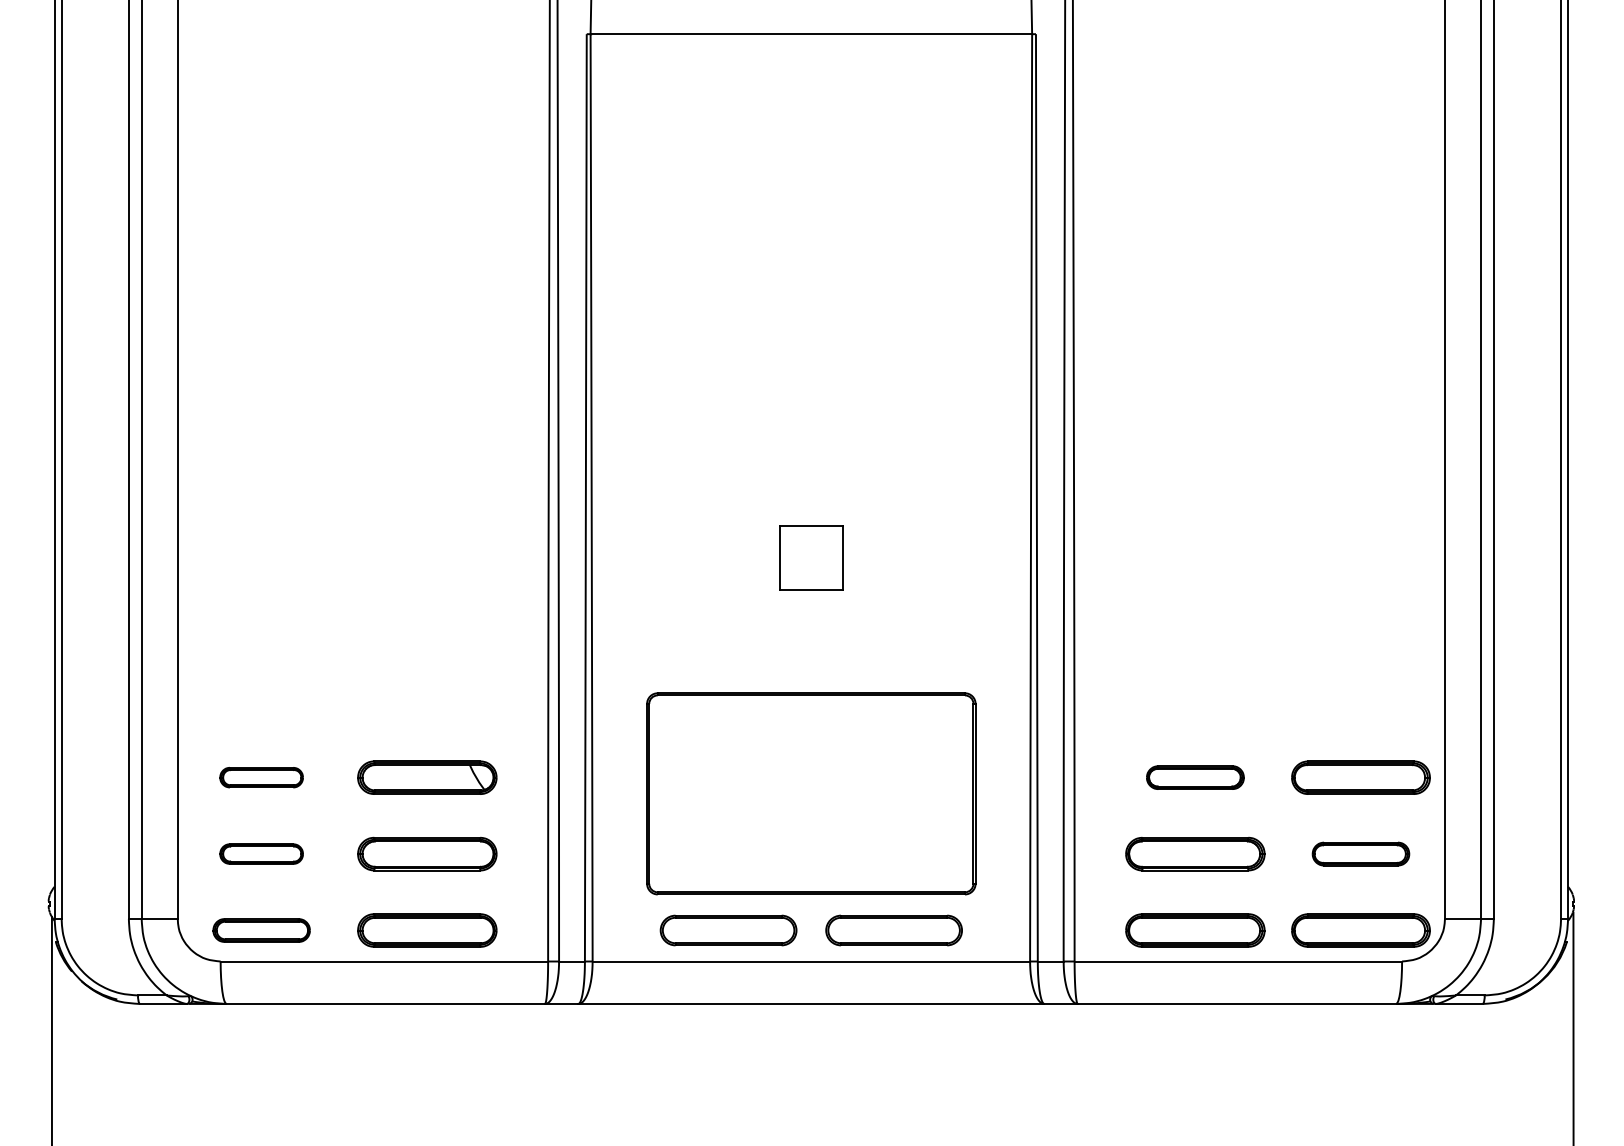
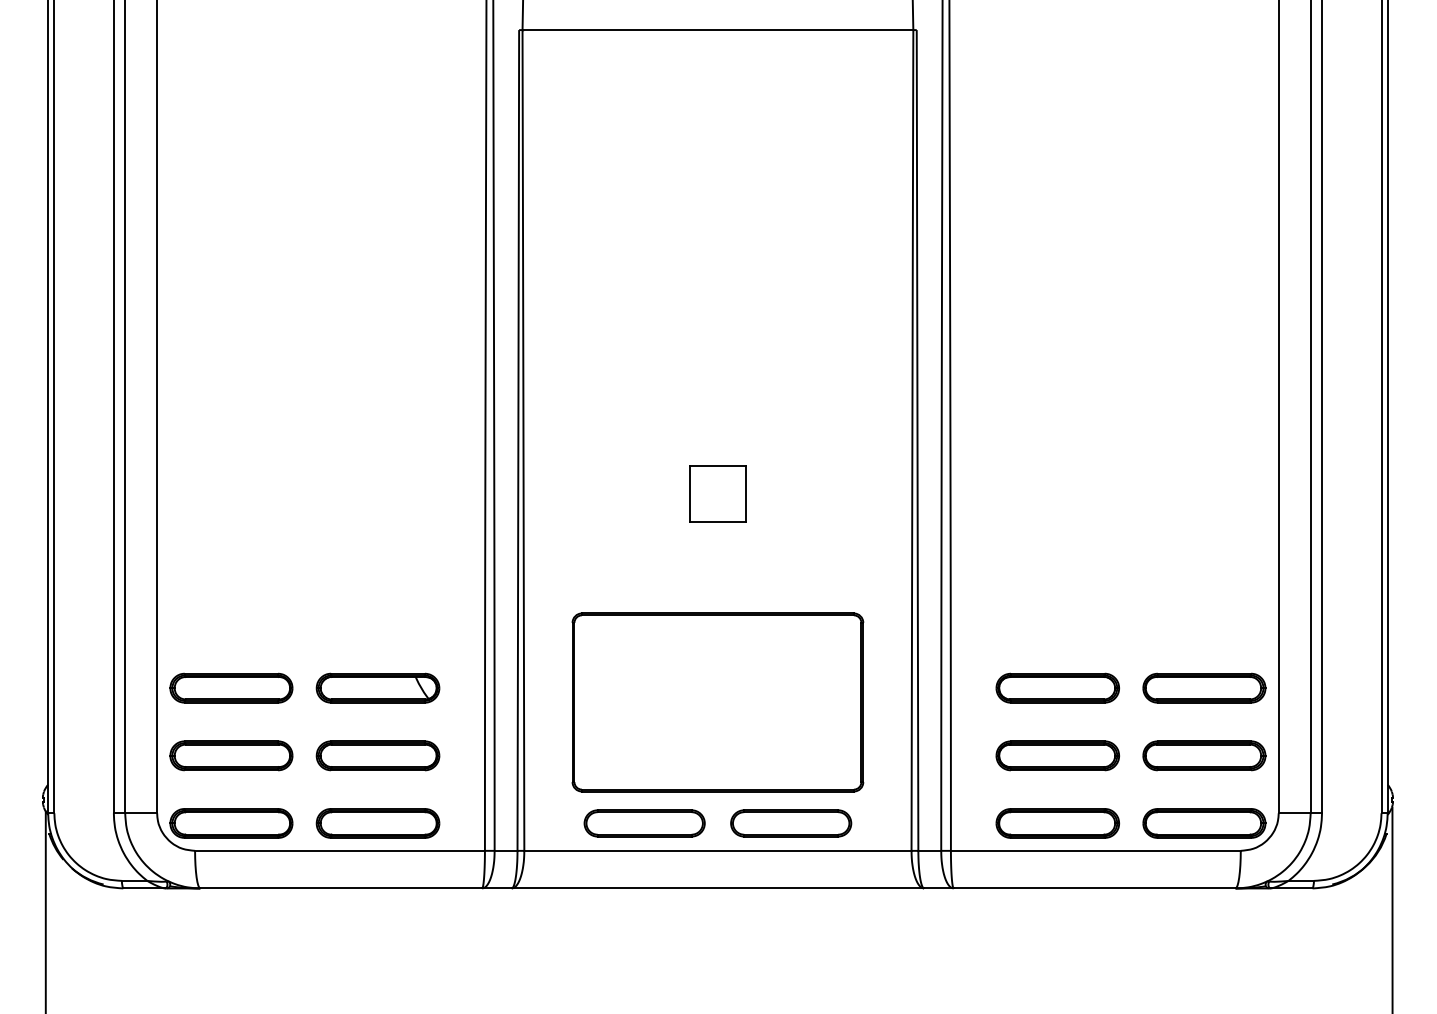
part: (261, 777) -> (231, 688), size x1.67
part: (1195, 777) -> (1057, 688), size x1.43
part: (261, 853) -> (231, 755), size x1.67
part: (1360, 853) -> (1203, 755), size x1.43
part: (261, 930) -> (231, 823), size x1.43

